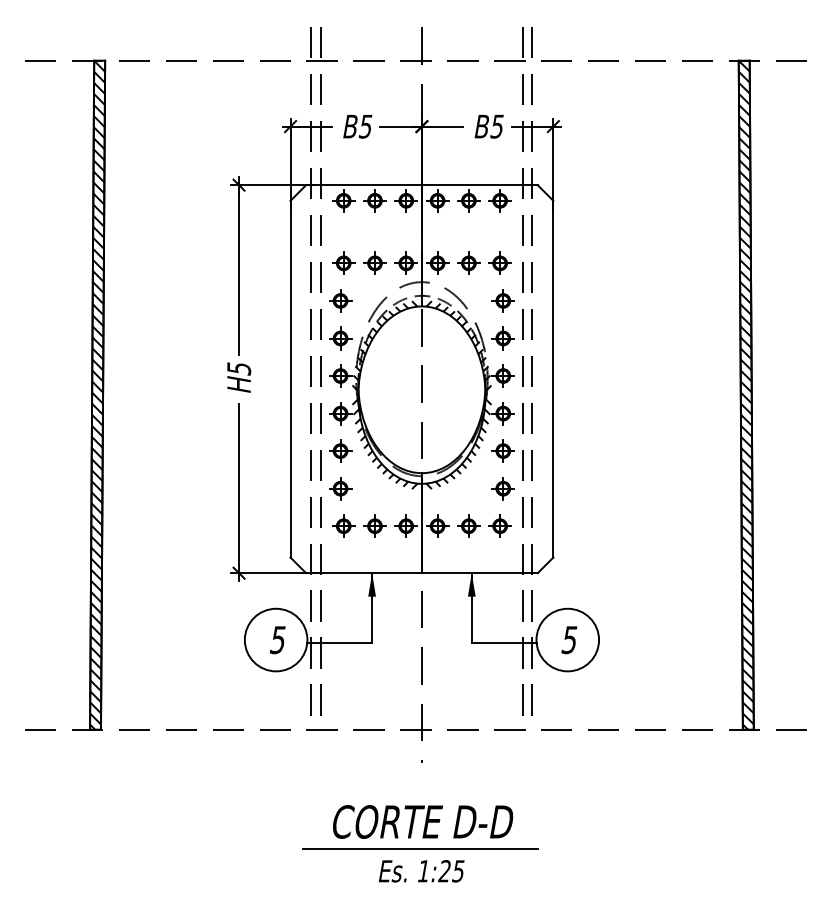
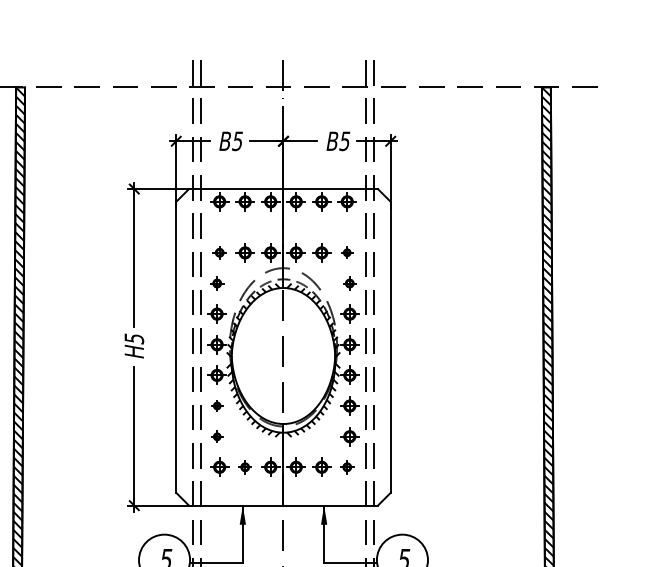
part: (343, 262) -> (219, 252), size x0.7
part: (499, 262) -> (346, 252), size x0.6
part: (340, 300) -> (217, 283), size x0.7
part: (502, 300) -> (349, 283), size x0.7
part: (340, 450) -> (217, 405), size x0.6
part: (340, 488) -> (217, 436), size x0.6
part: (374, 525) -> (244, 466), size x0.7
part: (499, 525) -> (346, 466), size x0.7

